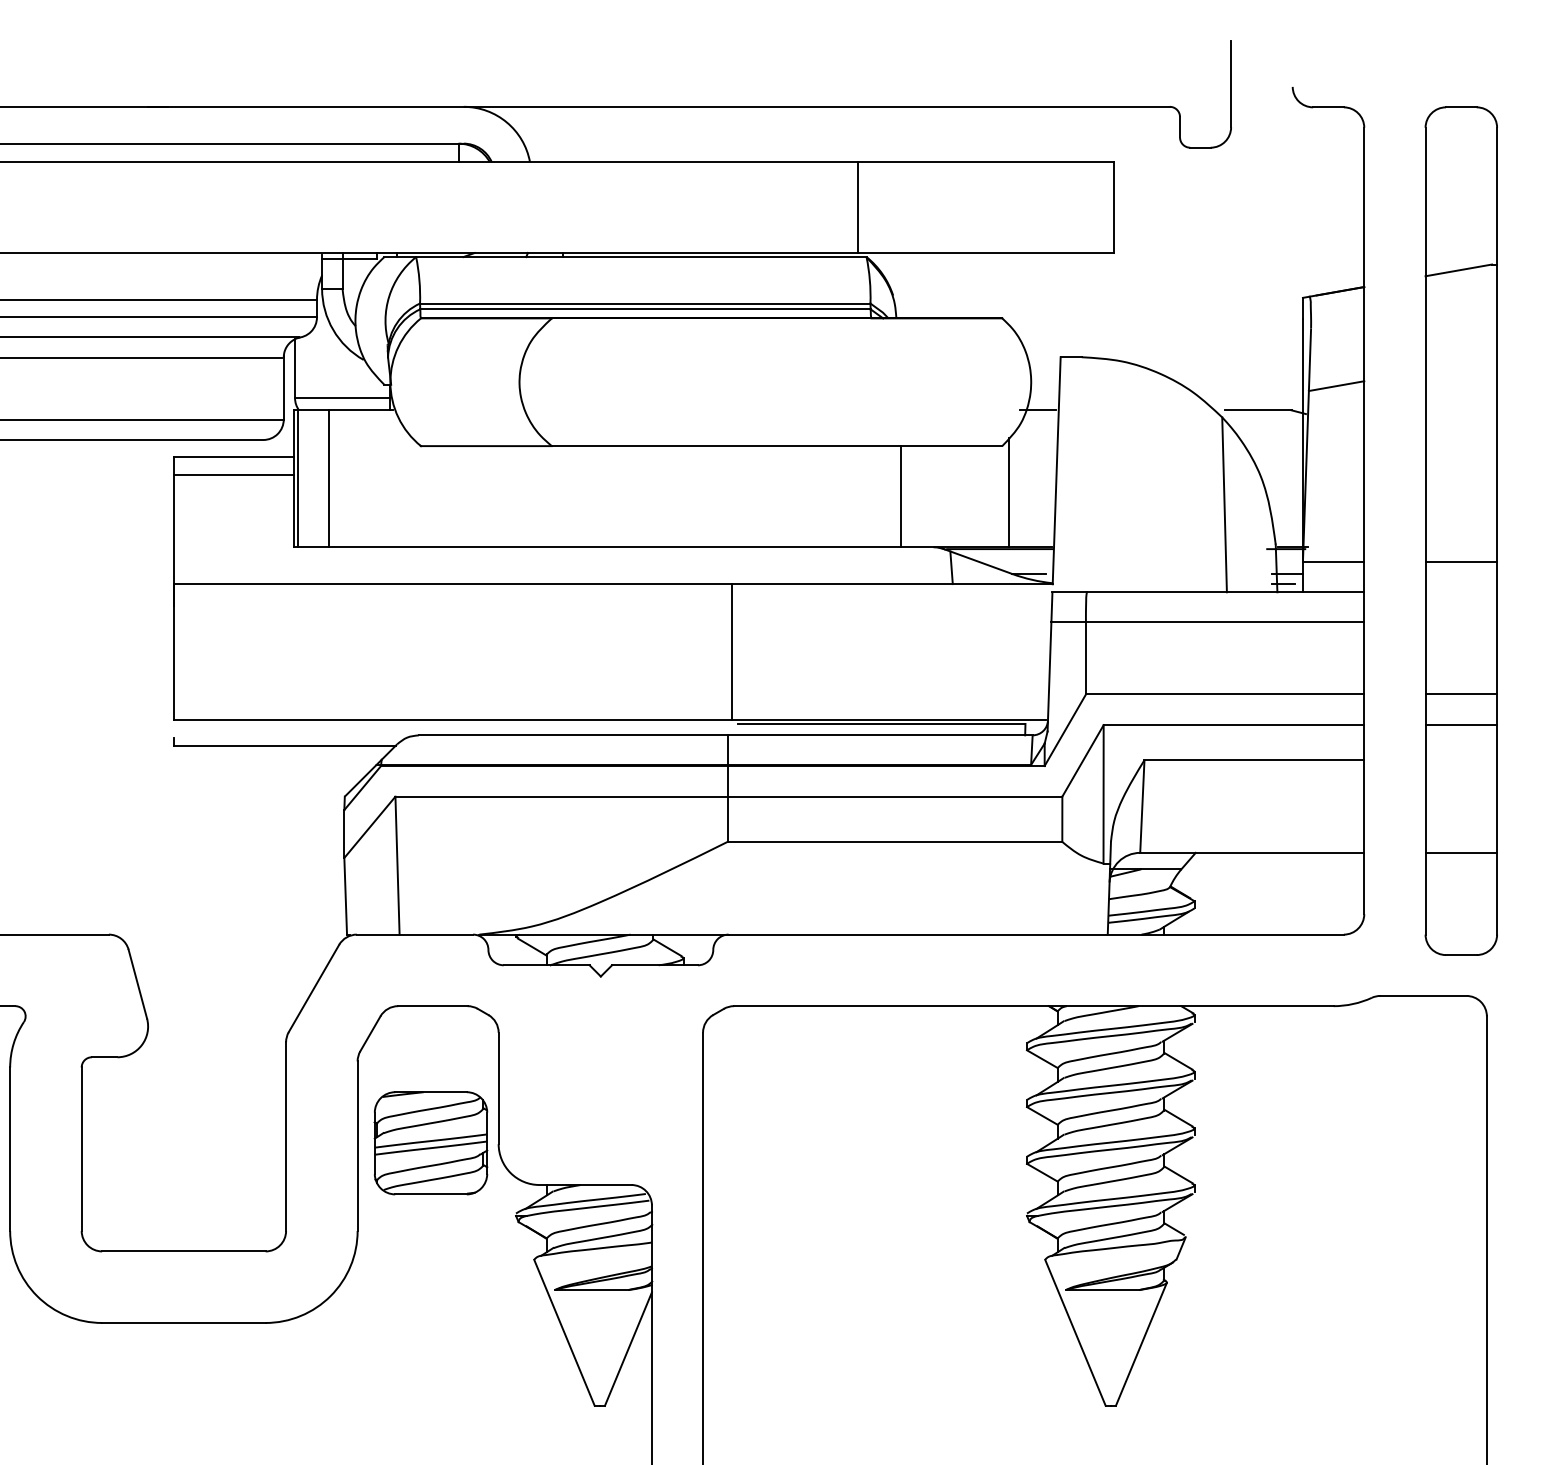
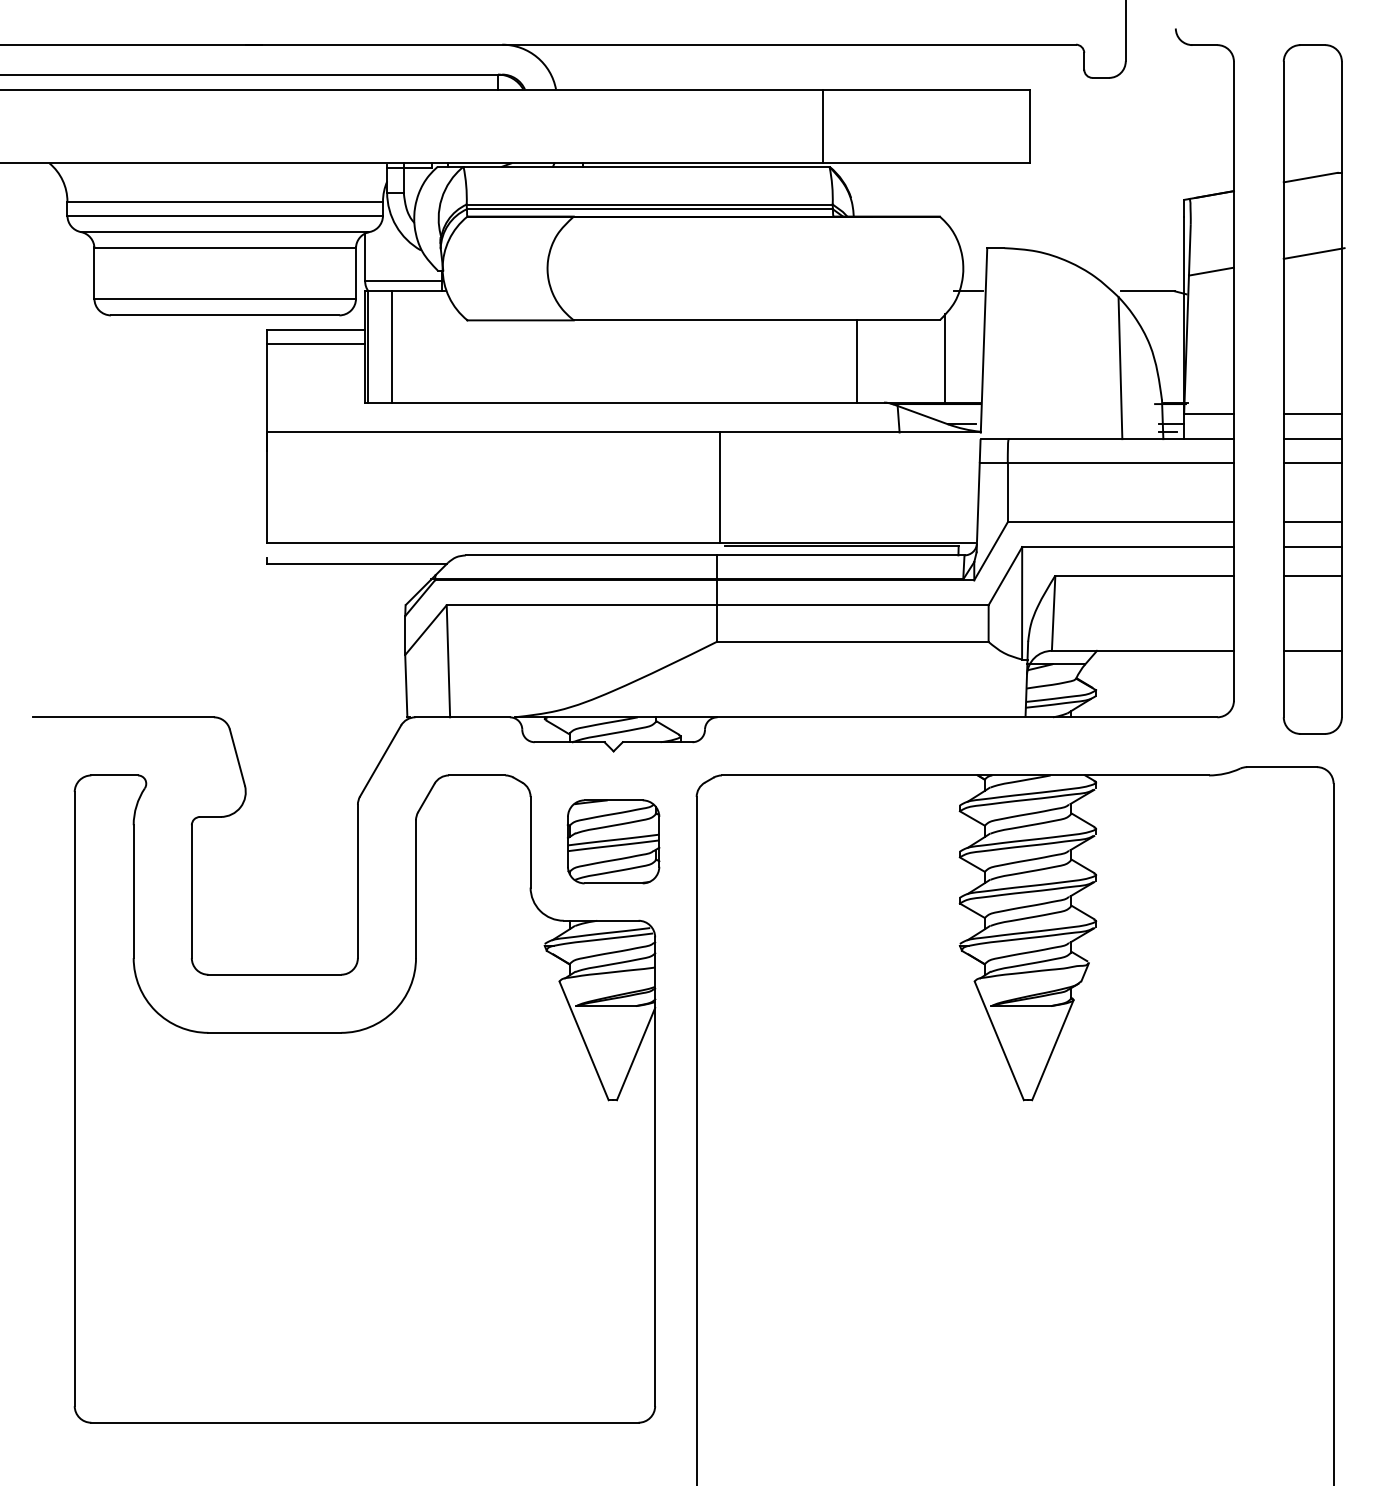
line: (1462, 363) -> (1313, 253), added
line: (1460, 592) -> (1312, 439), added
line: (1460, 622) -> (1312, 463), added
line: (1460, 760) -> (1312, 575), added
part: (430, 1142) -> (613, 841), moved

